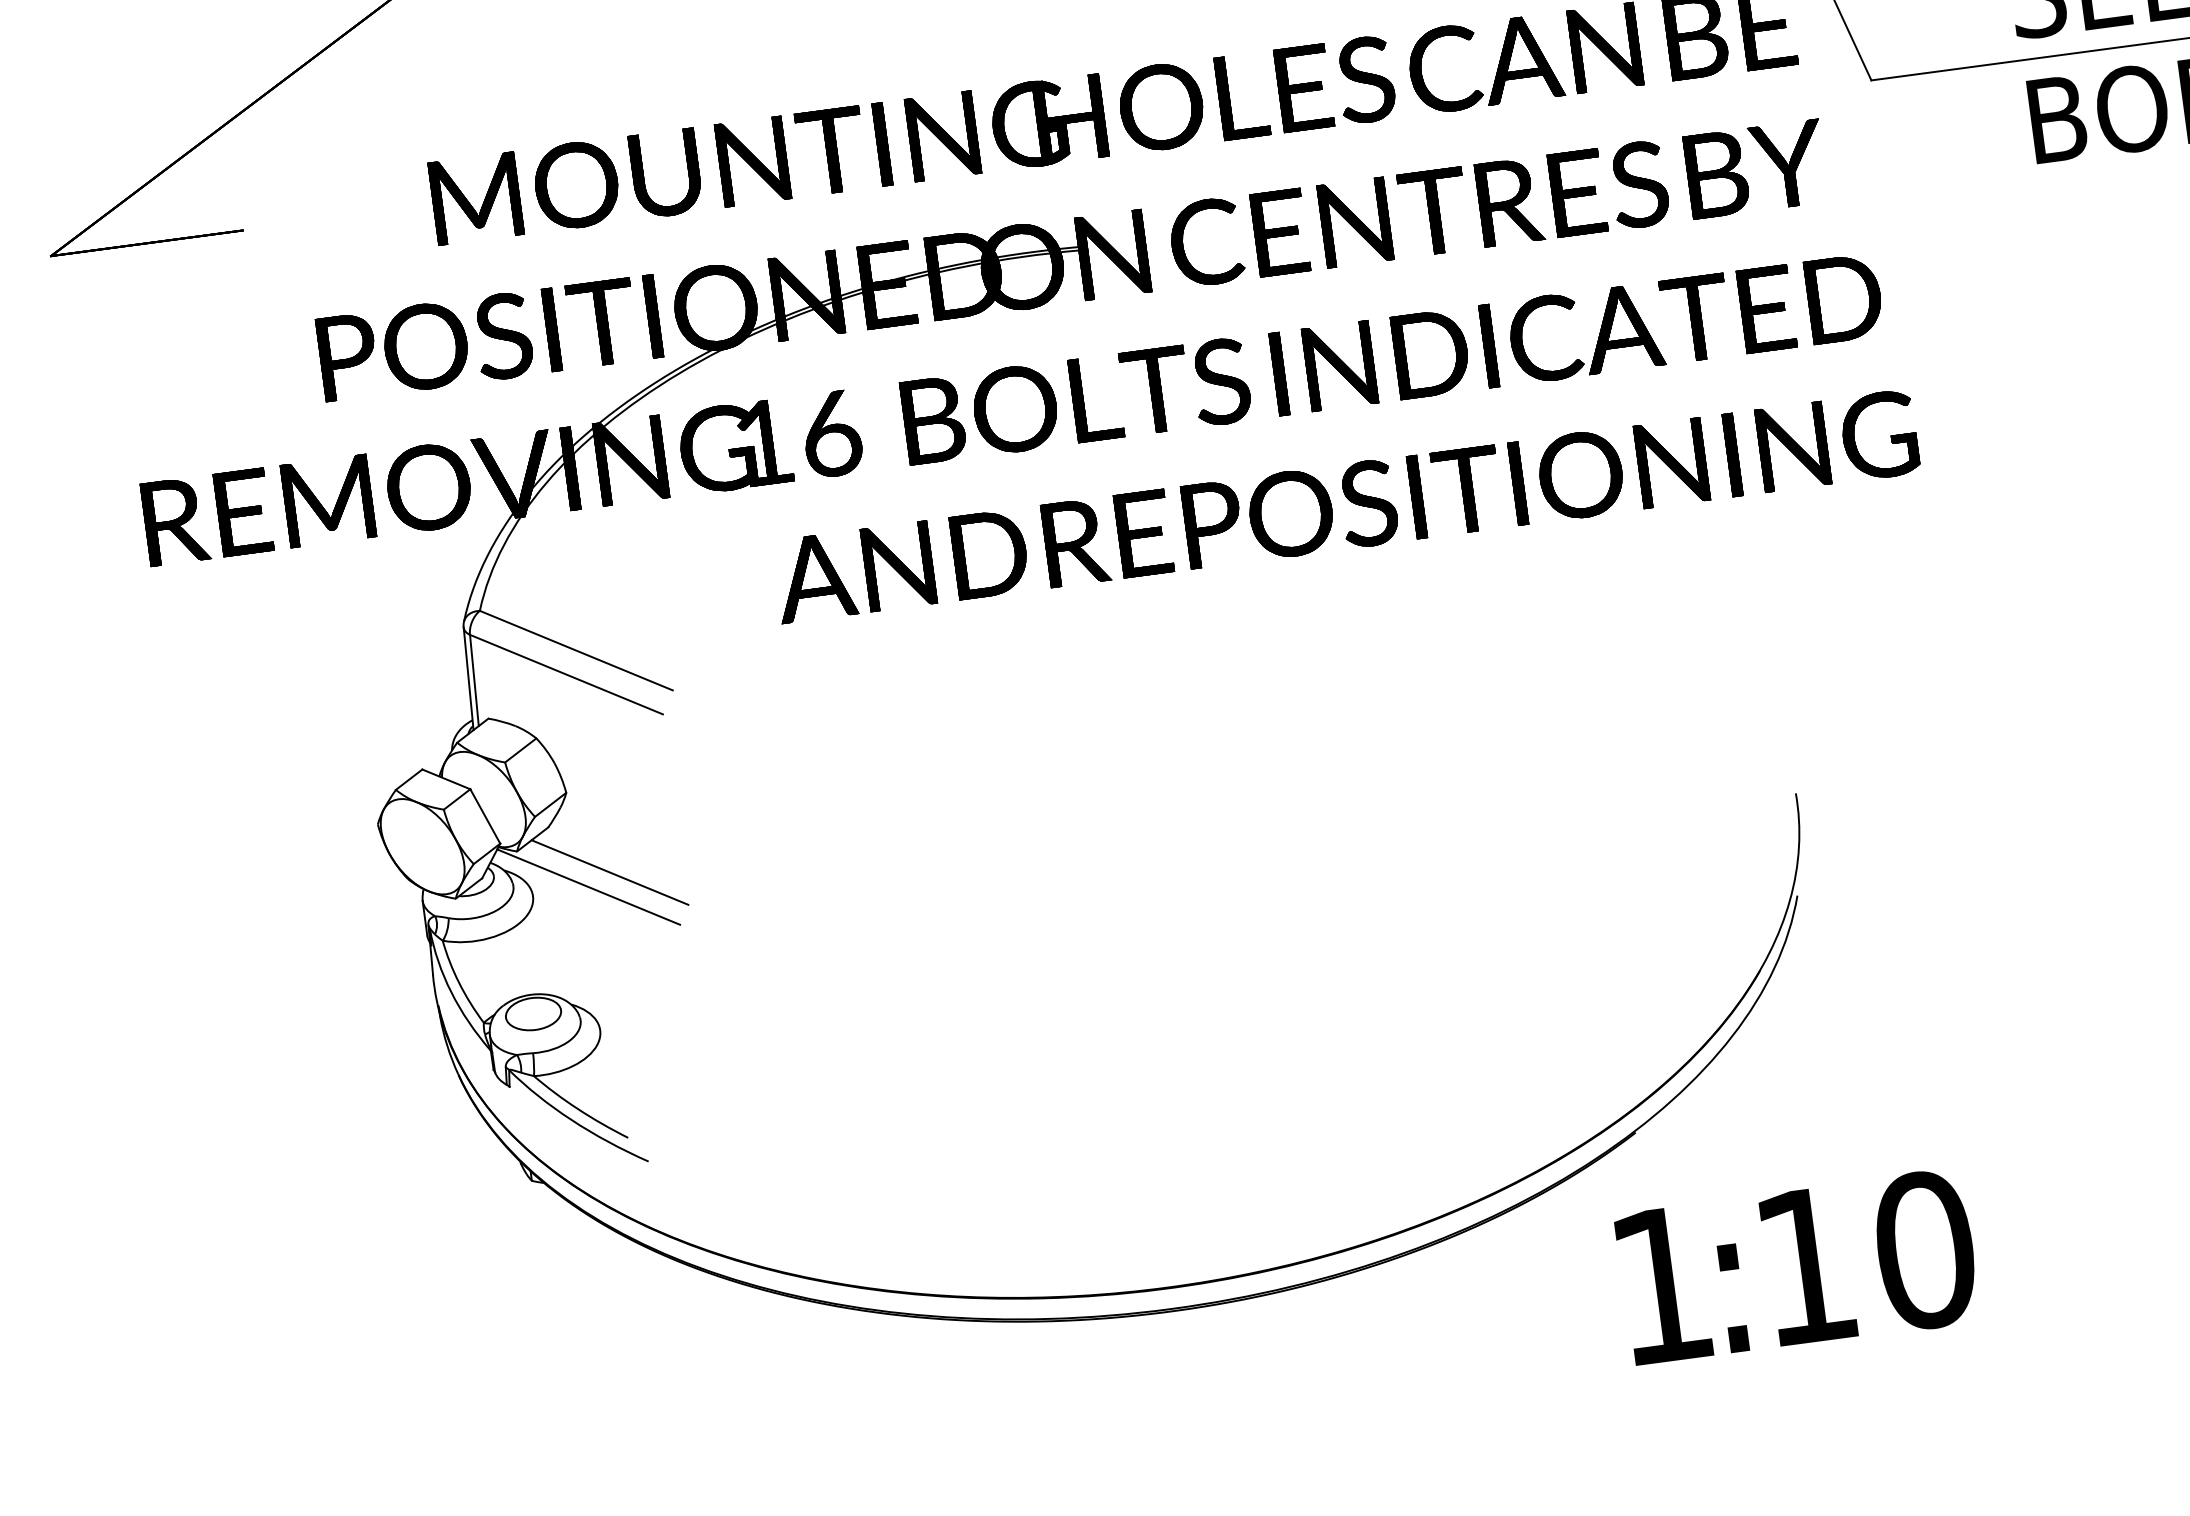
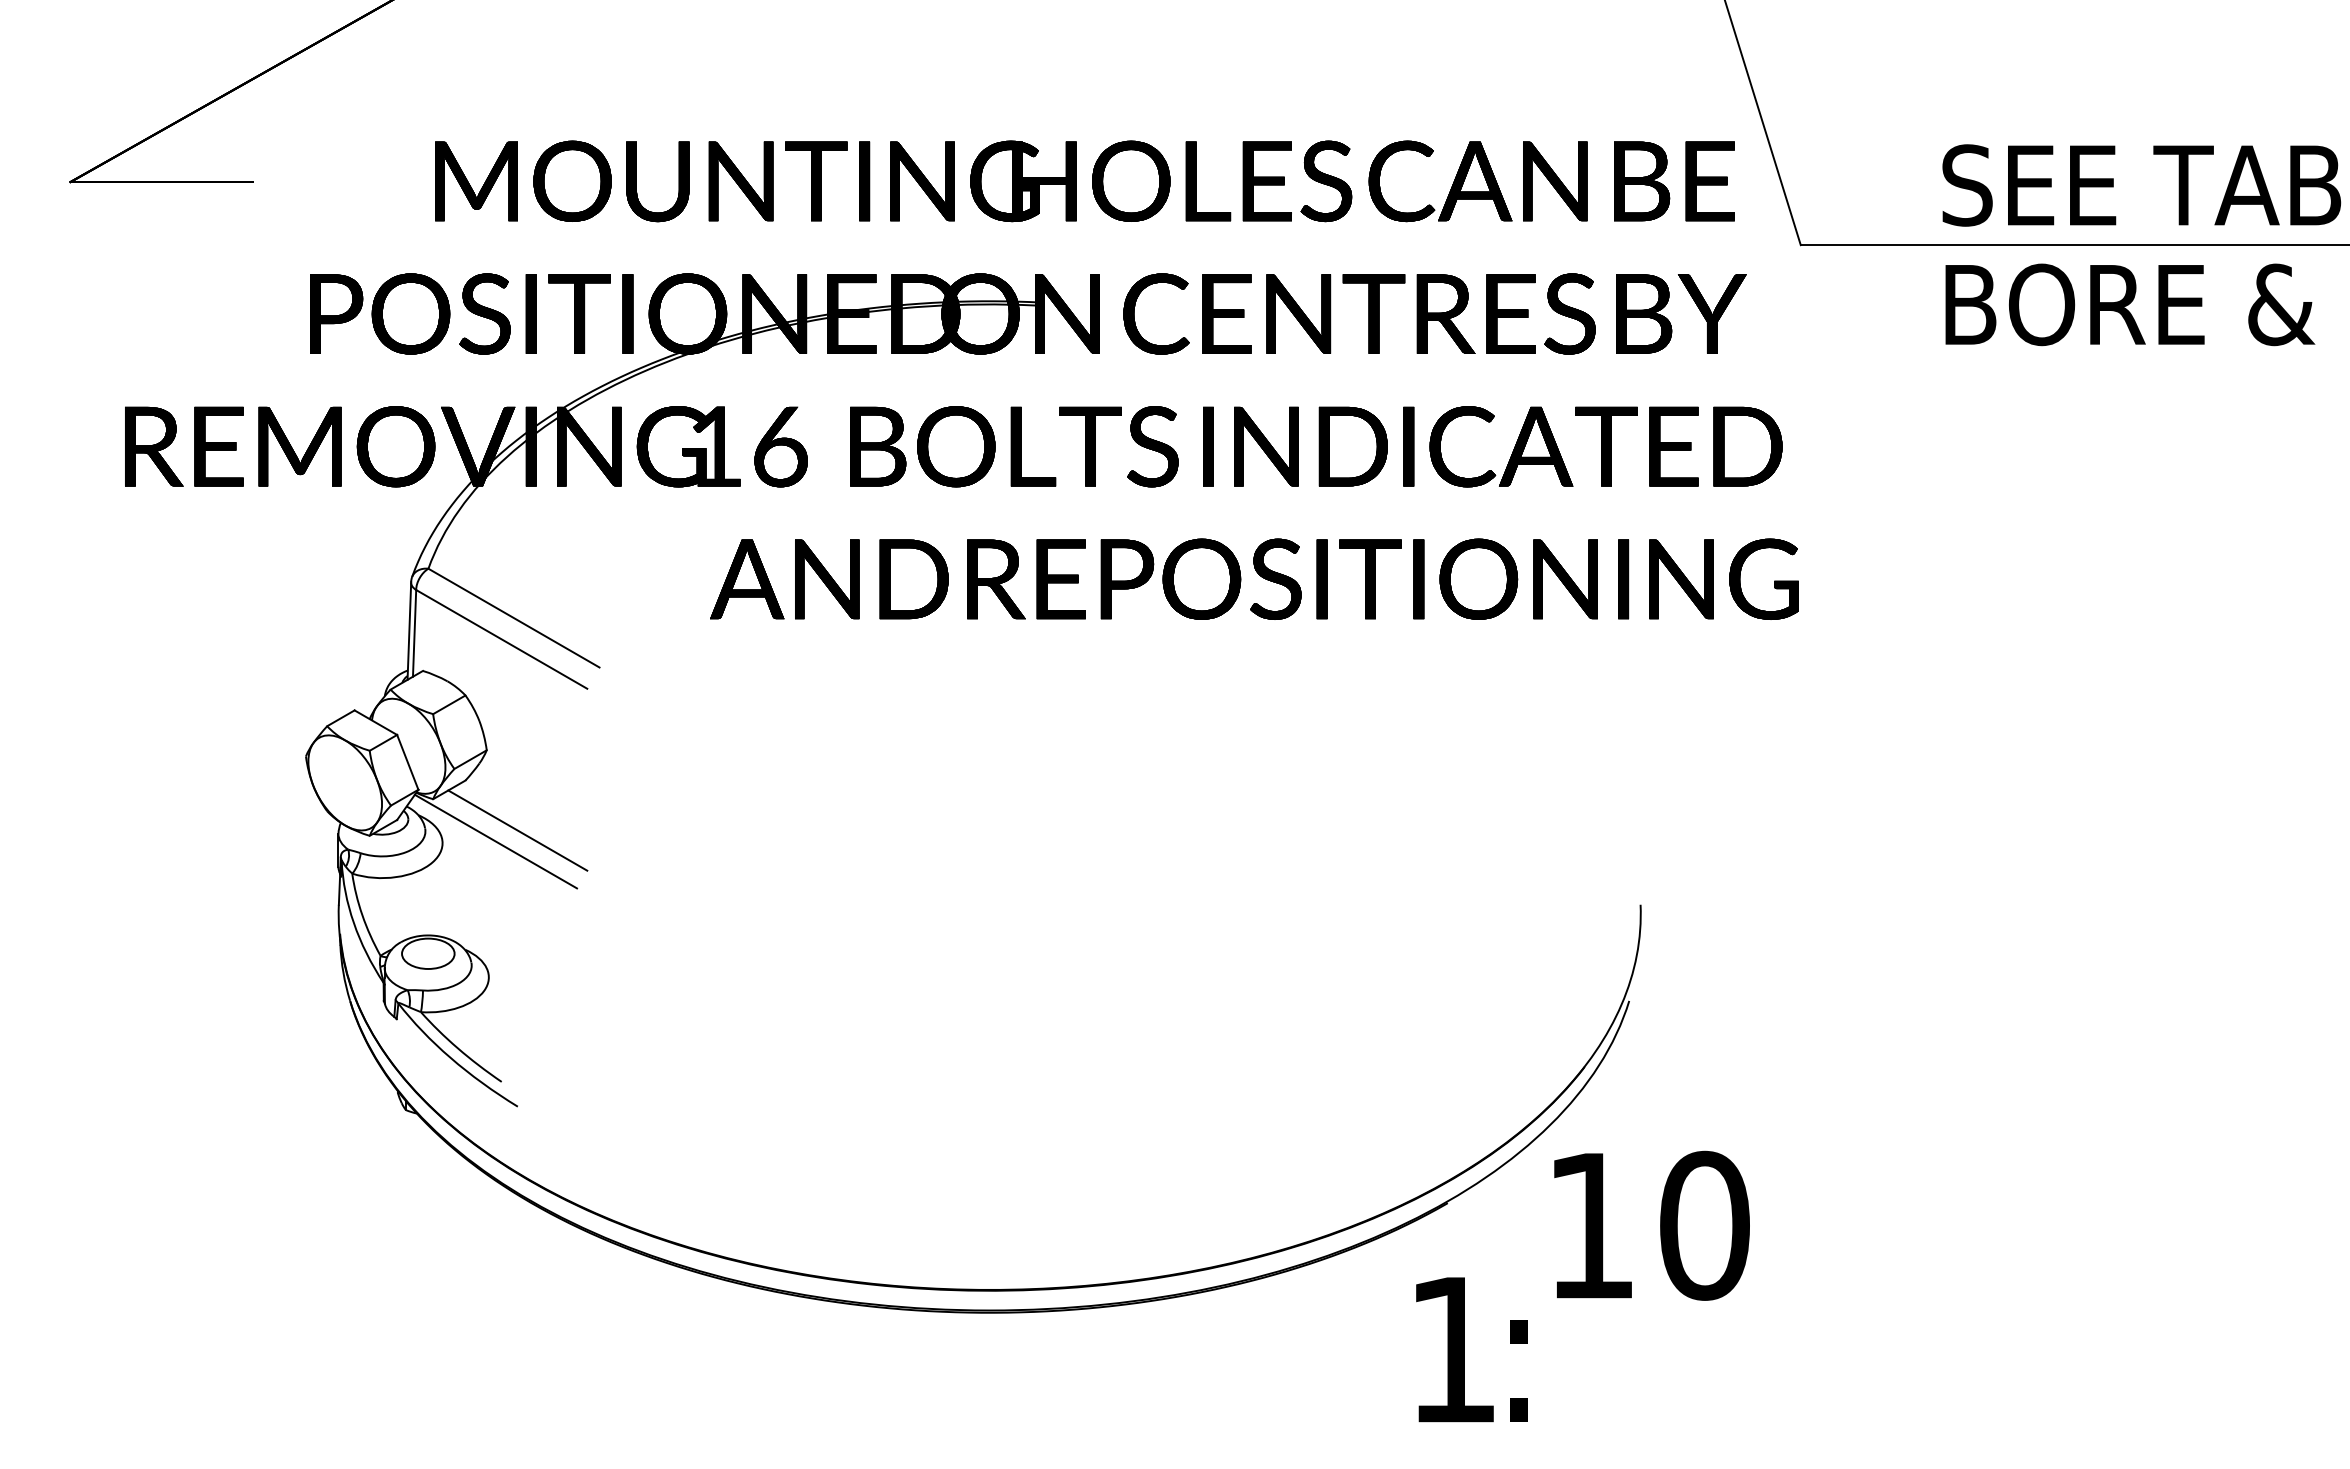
text: (1869, 1257) -> (1651, 1225), moved

